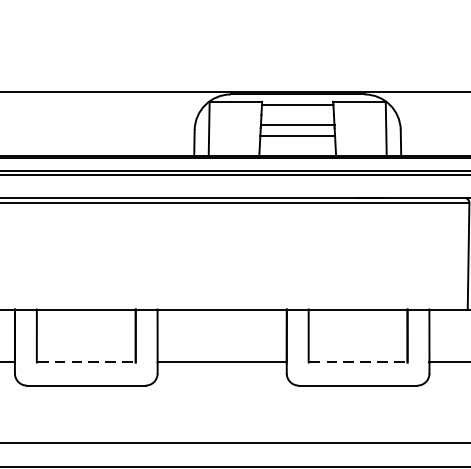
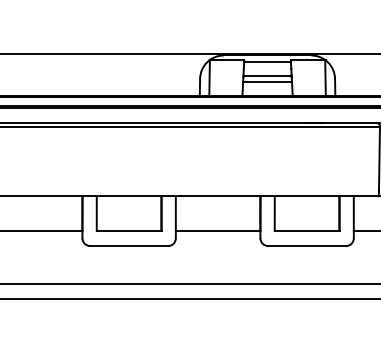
line: (88, 361) -> (130, 230), dashed -> solid
line: (358, 361) -> (307, 230), dashed -> solid

